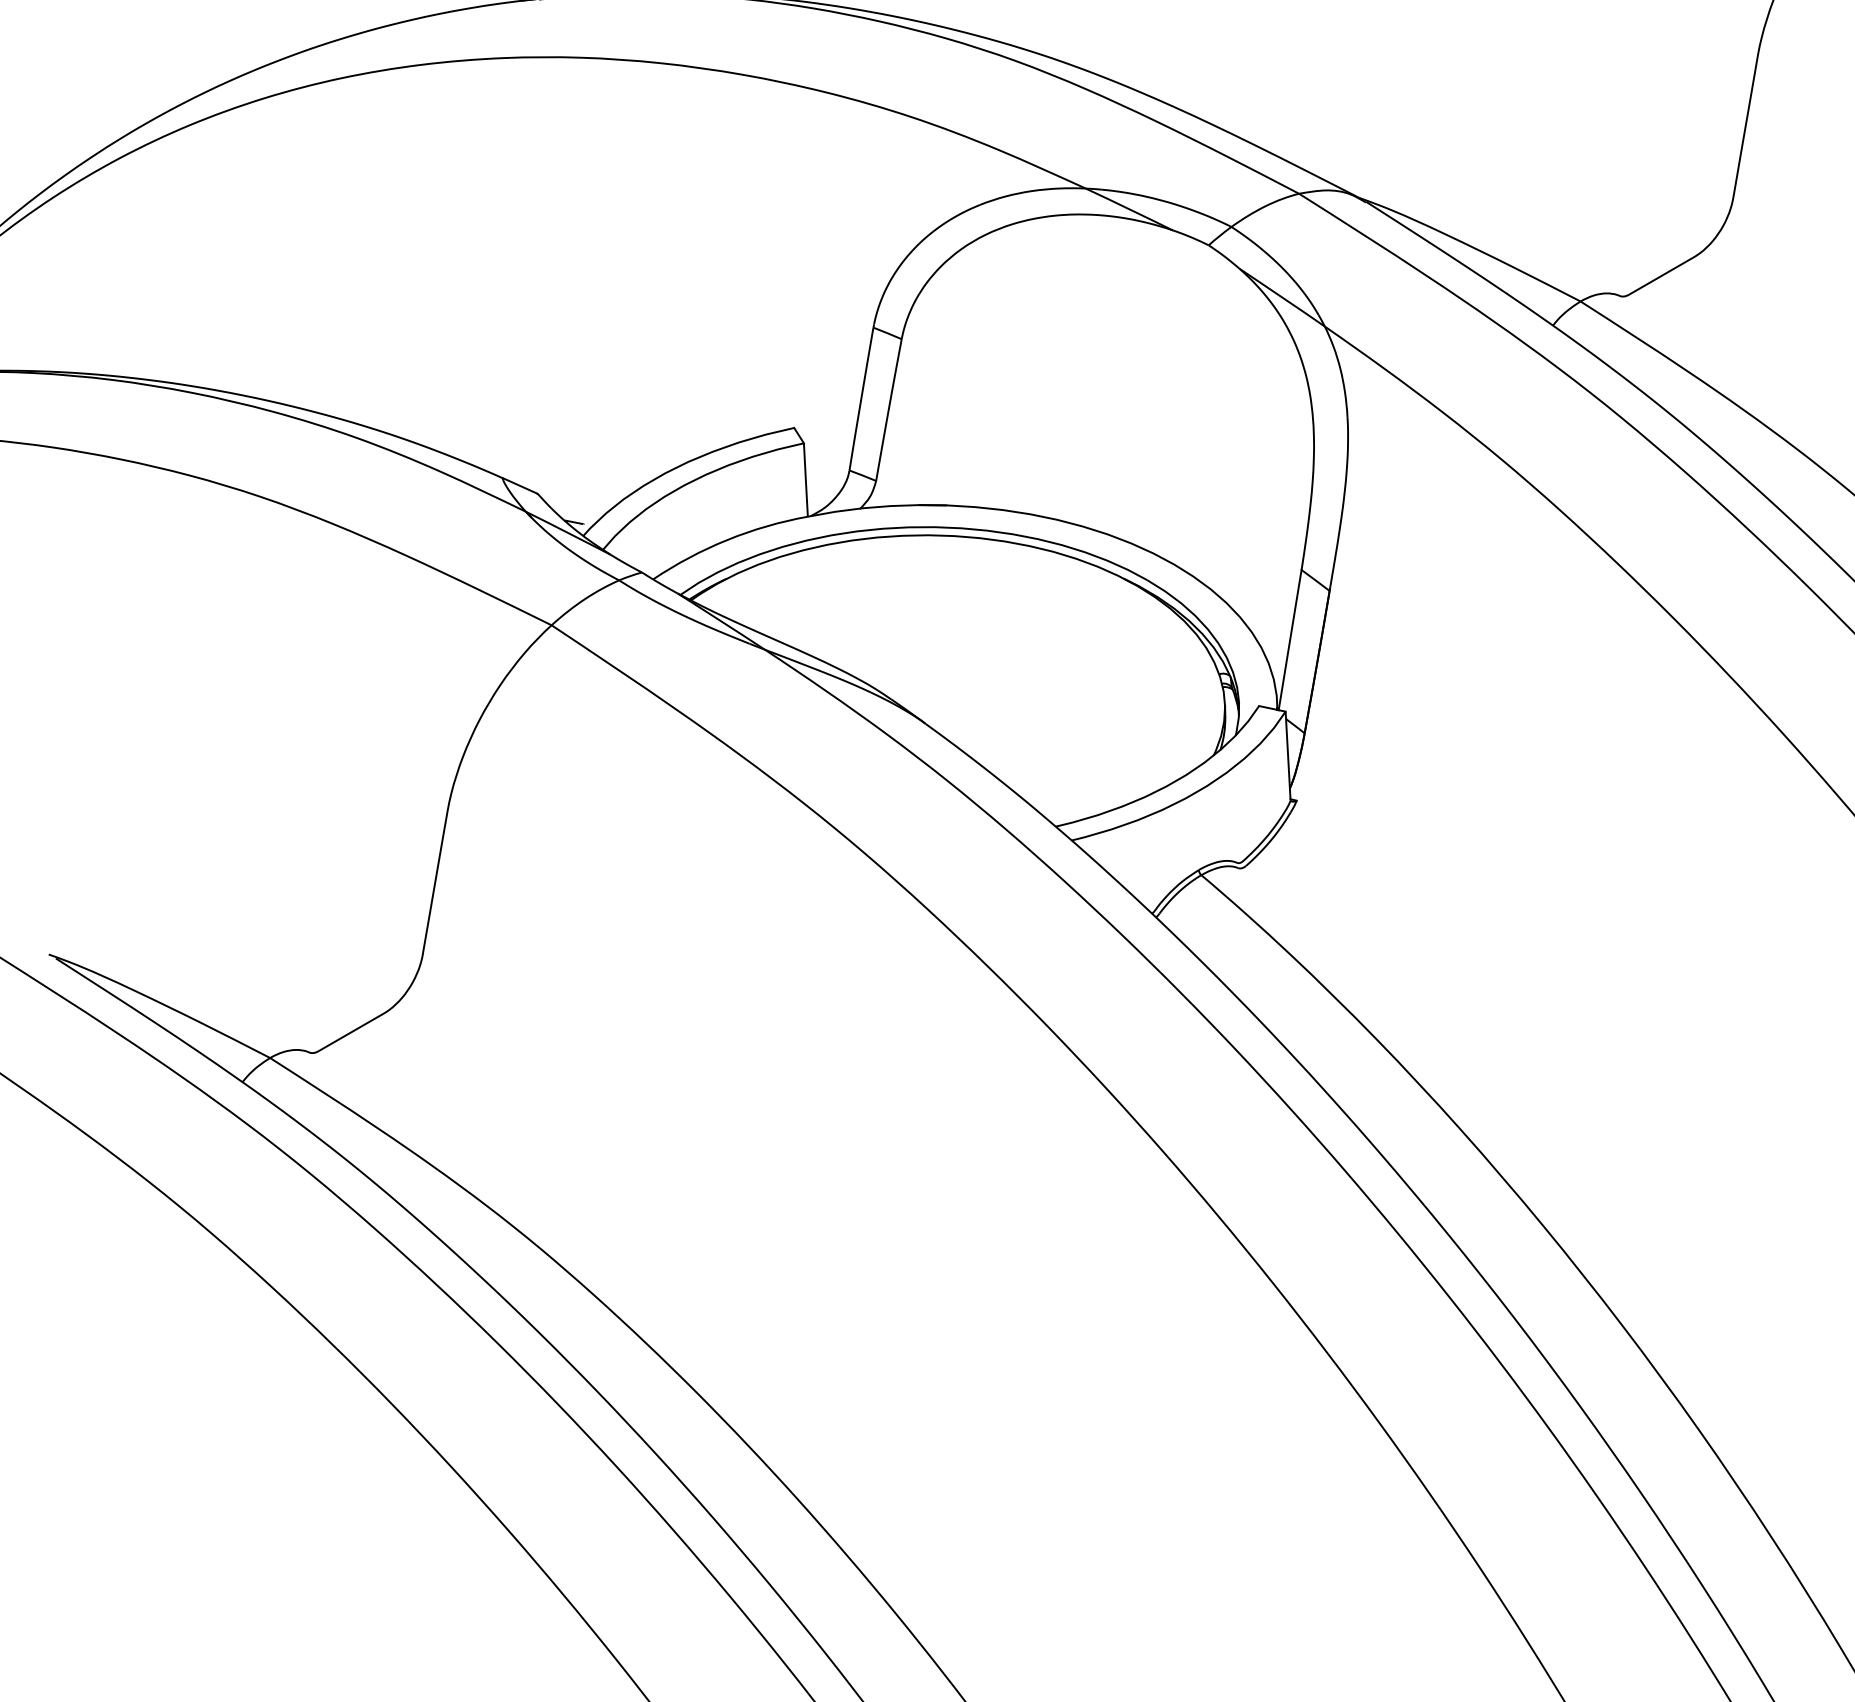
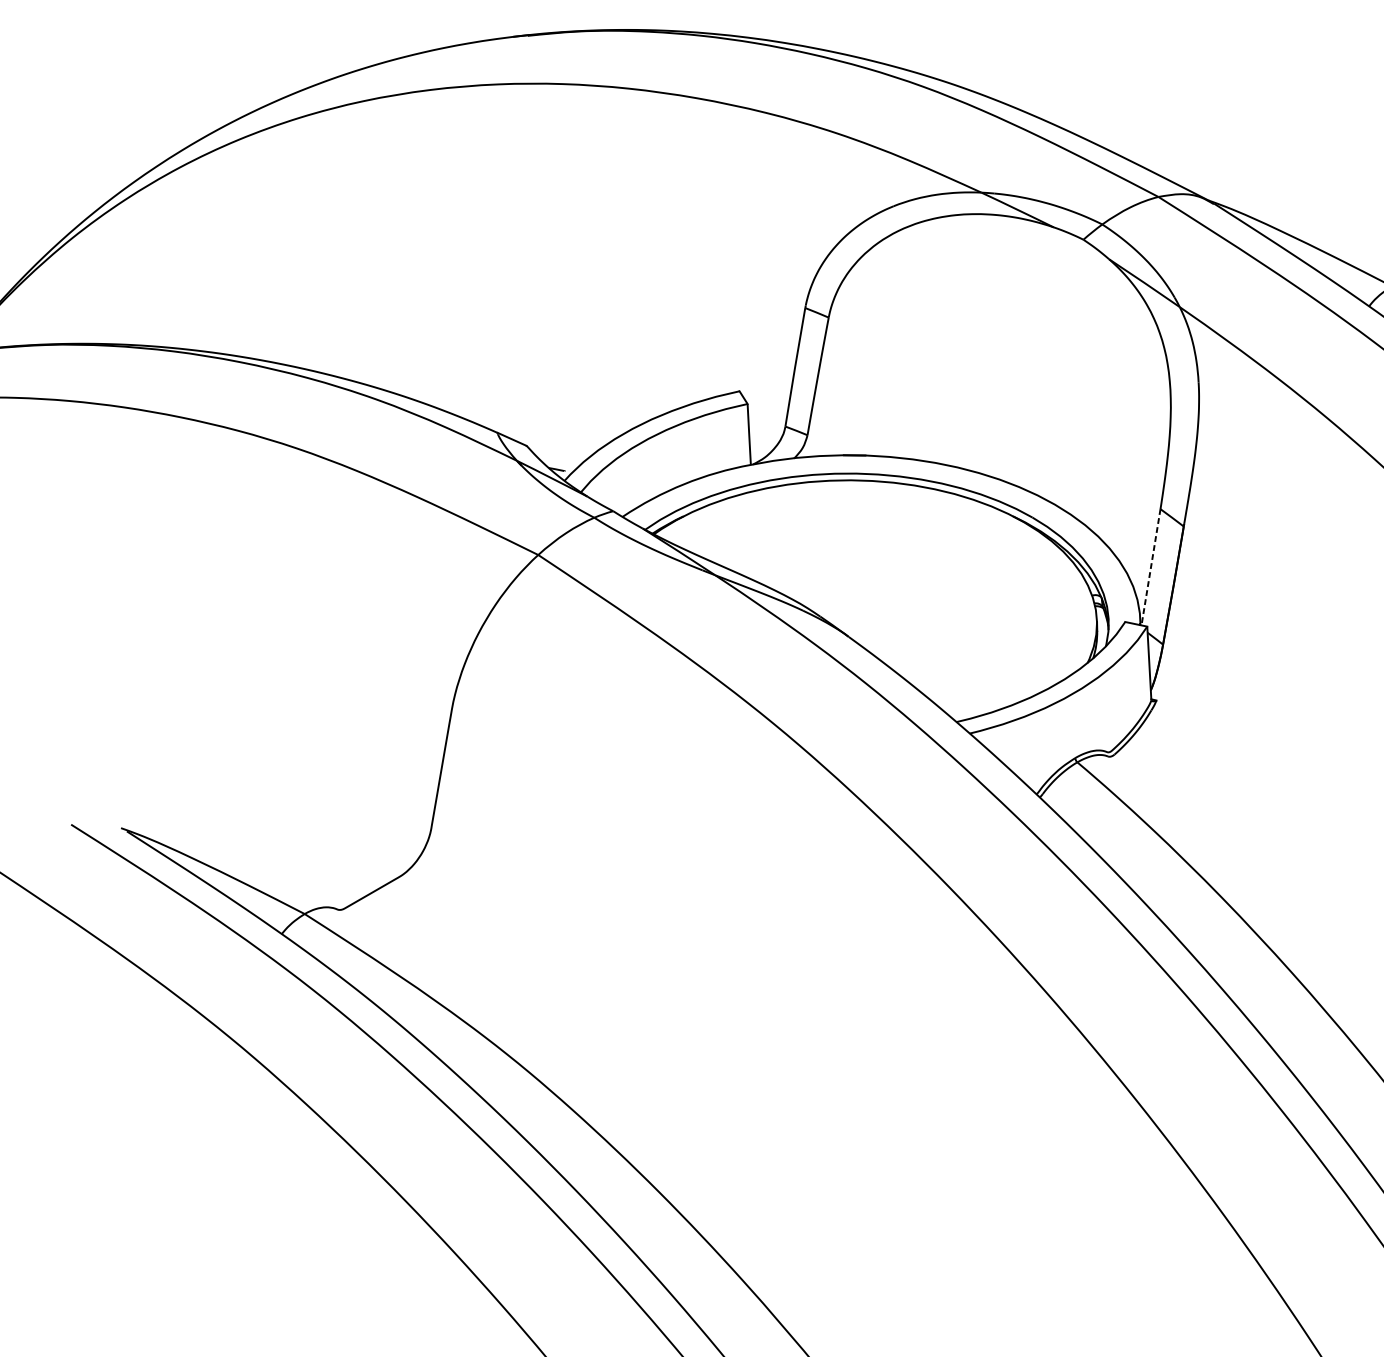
line: (1290, 640) -> (1151, 567), solid -> dashed

